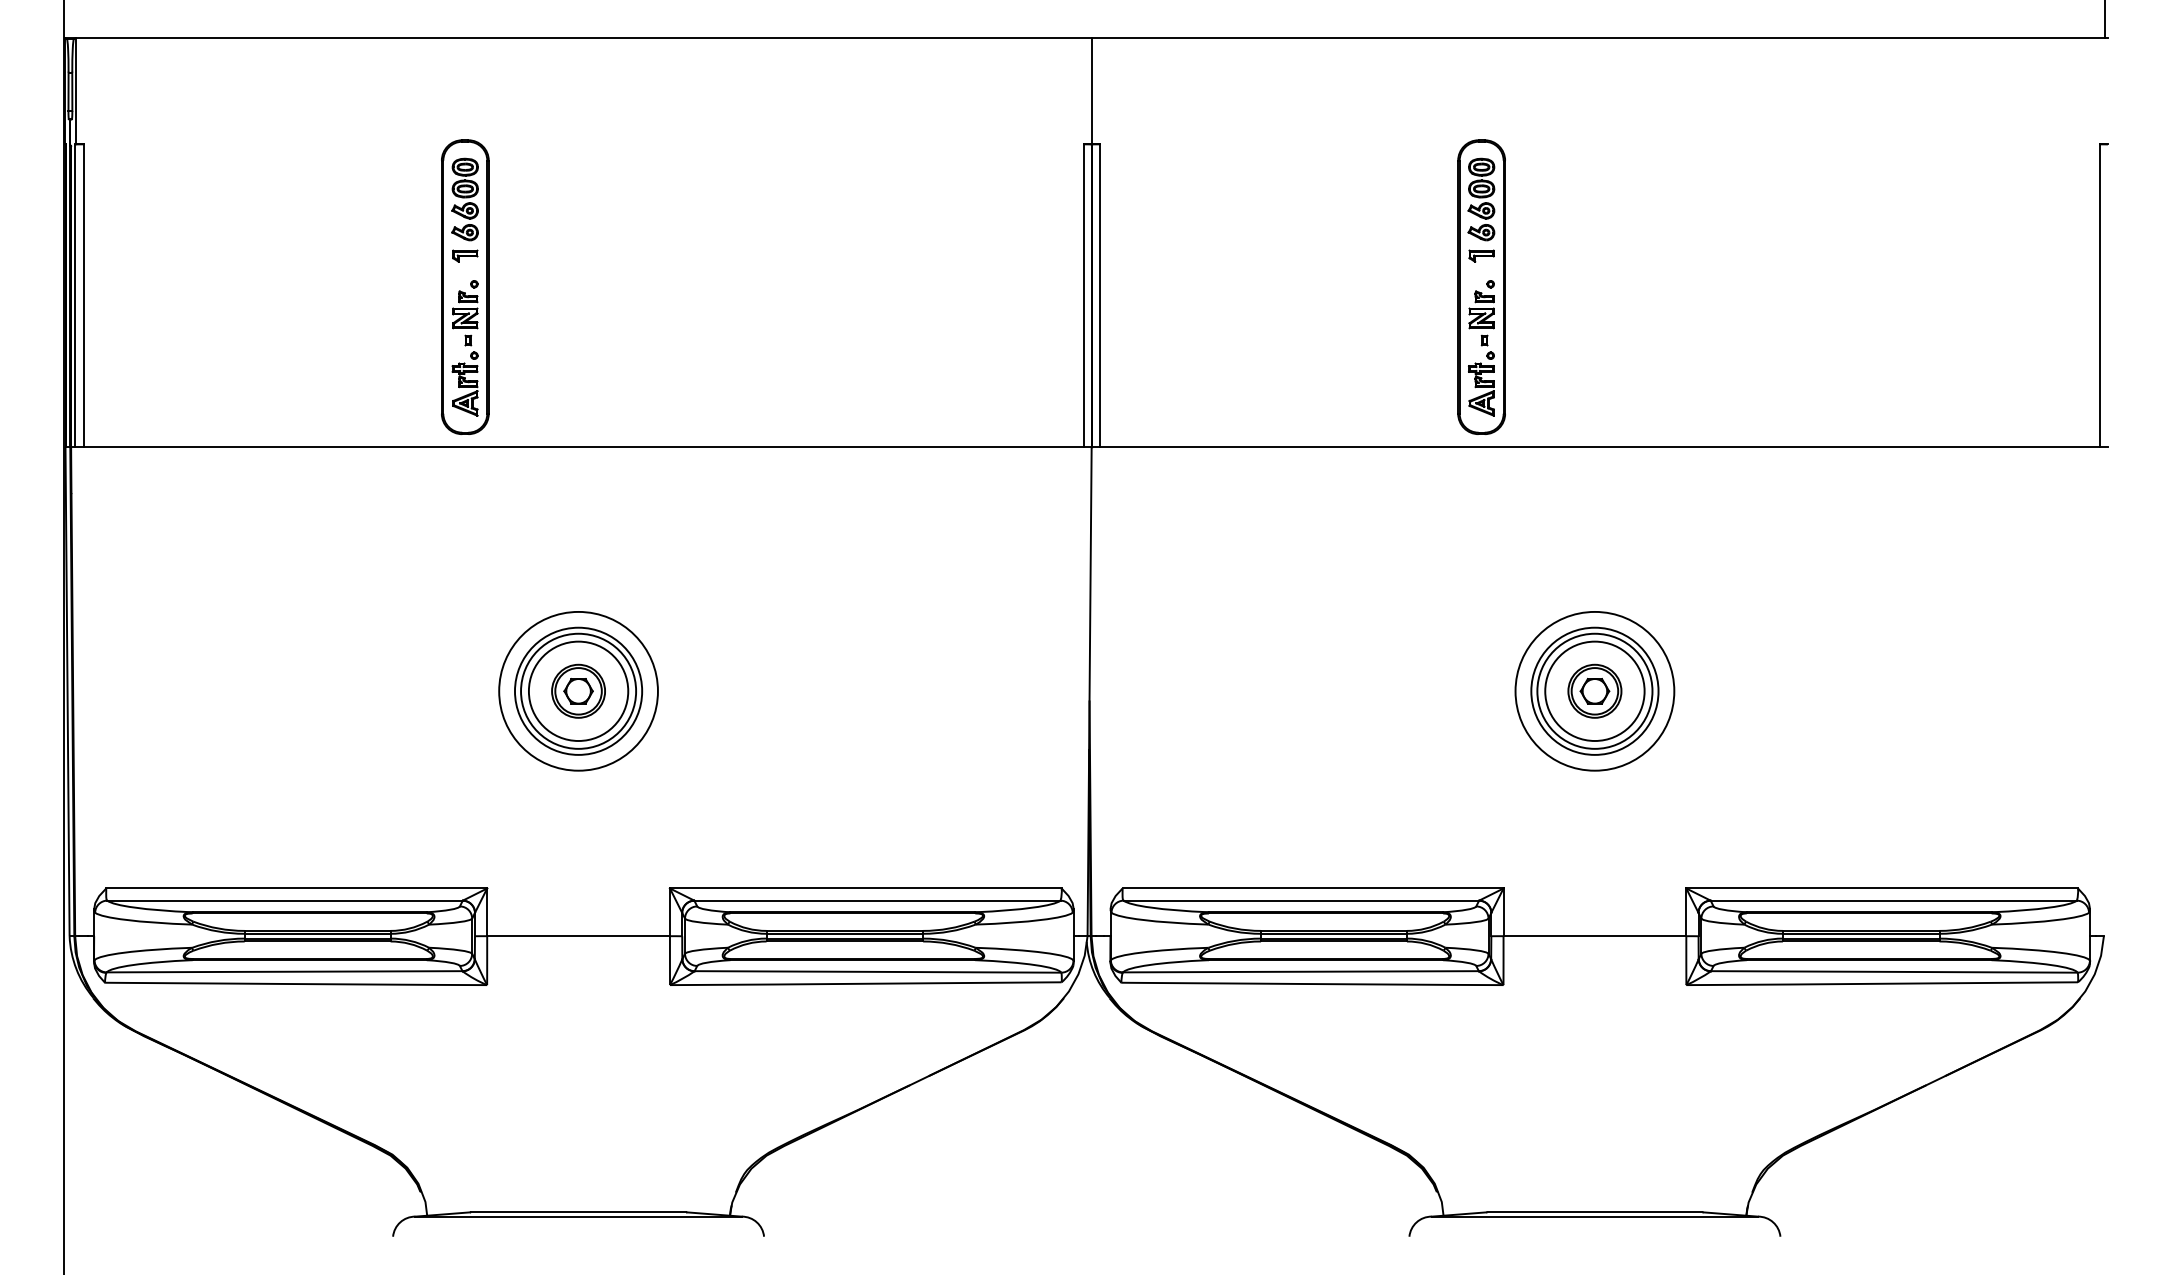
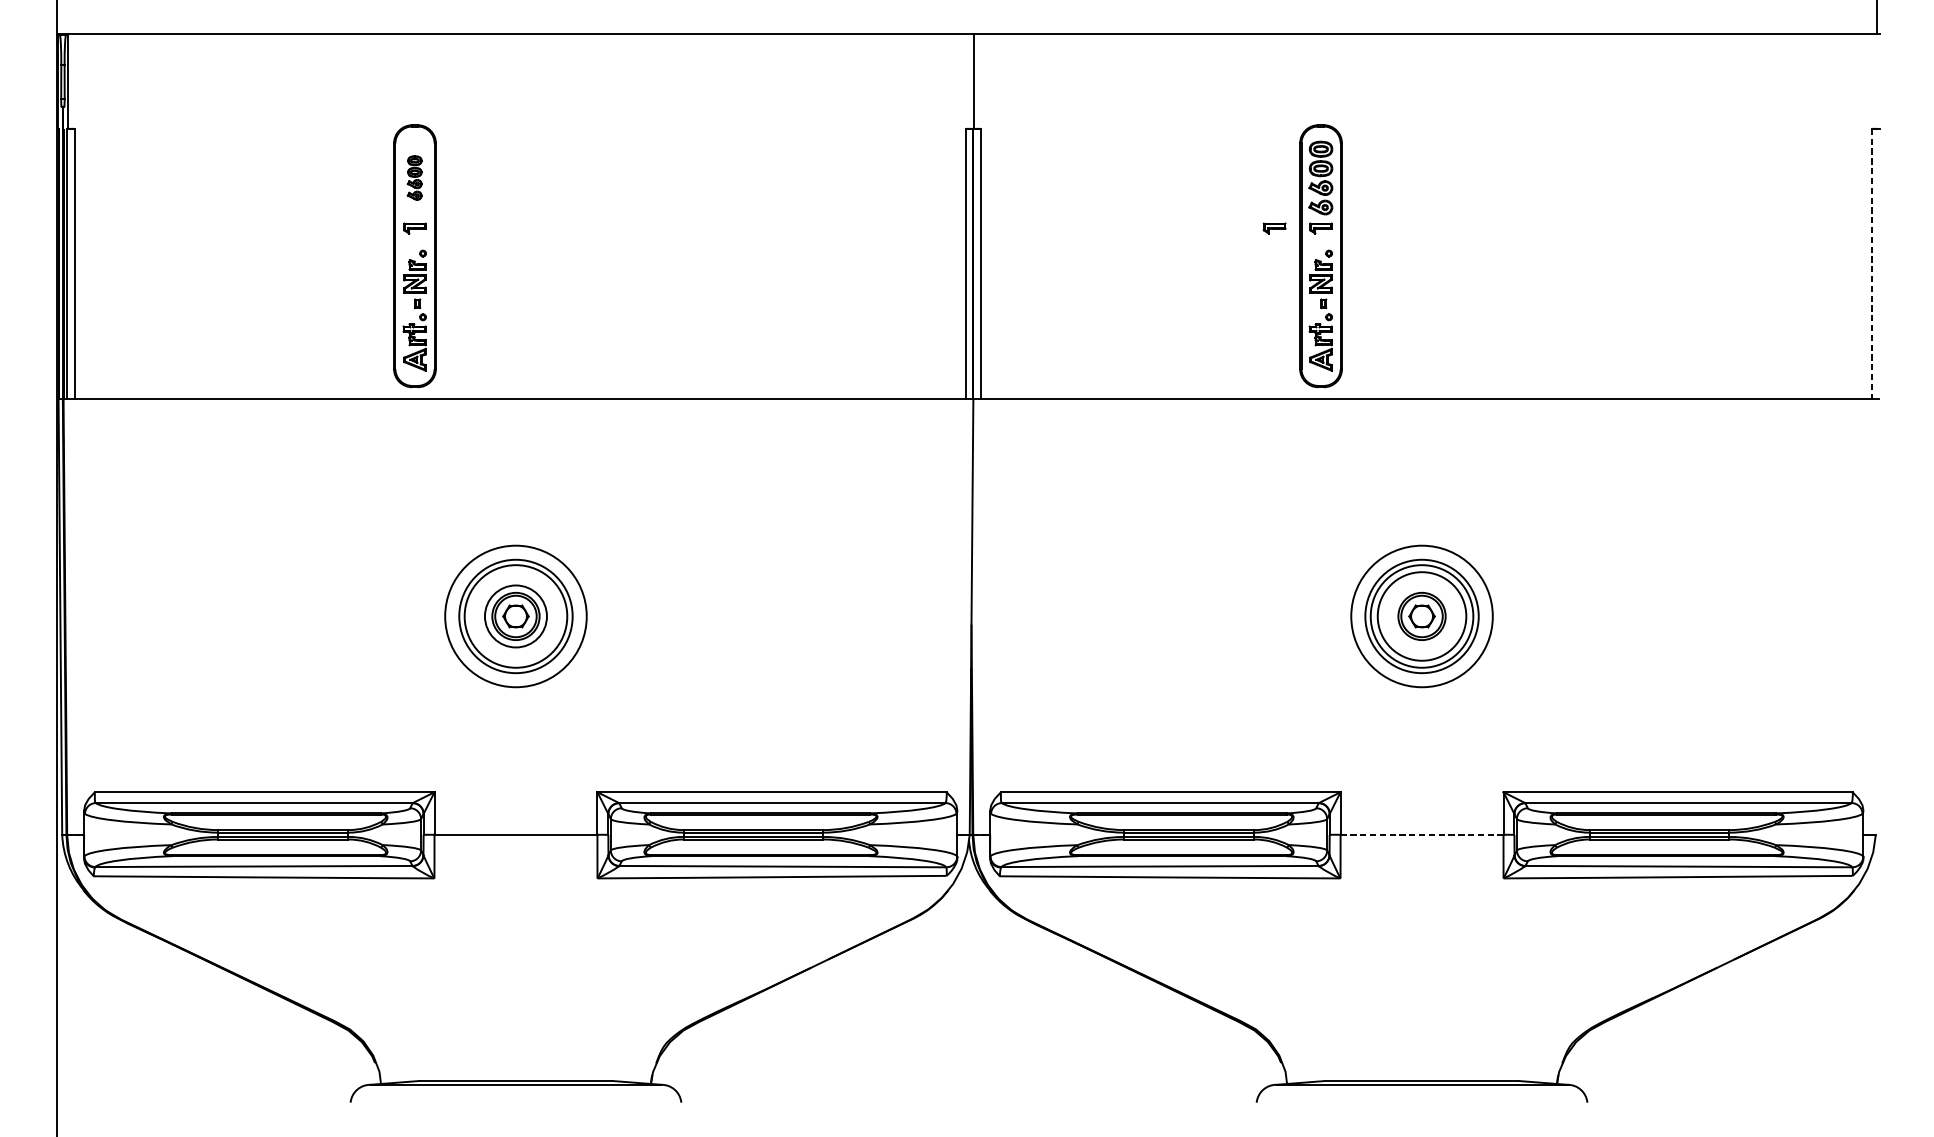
part: (464, 199) -> (414, 178), size x0.6
part: (1429, 255) -> (1274, 227), added
line: (2099, 296) -> (1871, 264), solid -> dashed
circle: (578, 690) -> (515, 615), size x0.7
line: (1595, 936) -> (1422, 835), solid -> dashed

